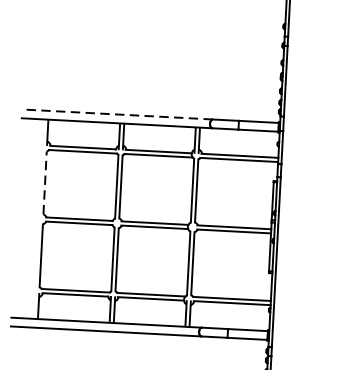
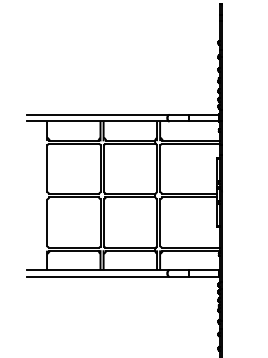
line: (116, 113) -> (97, 114), dashed -> solid
line: (45, 182) -> (47, 168), dashed -> solid

